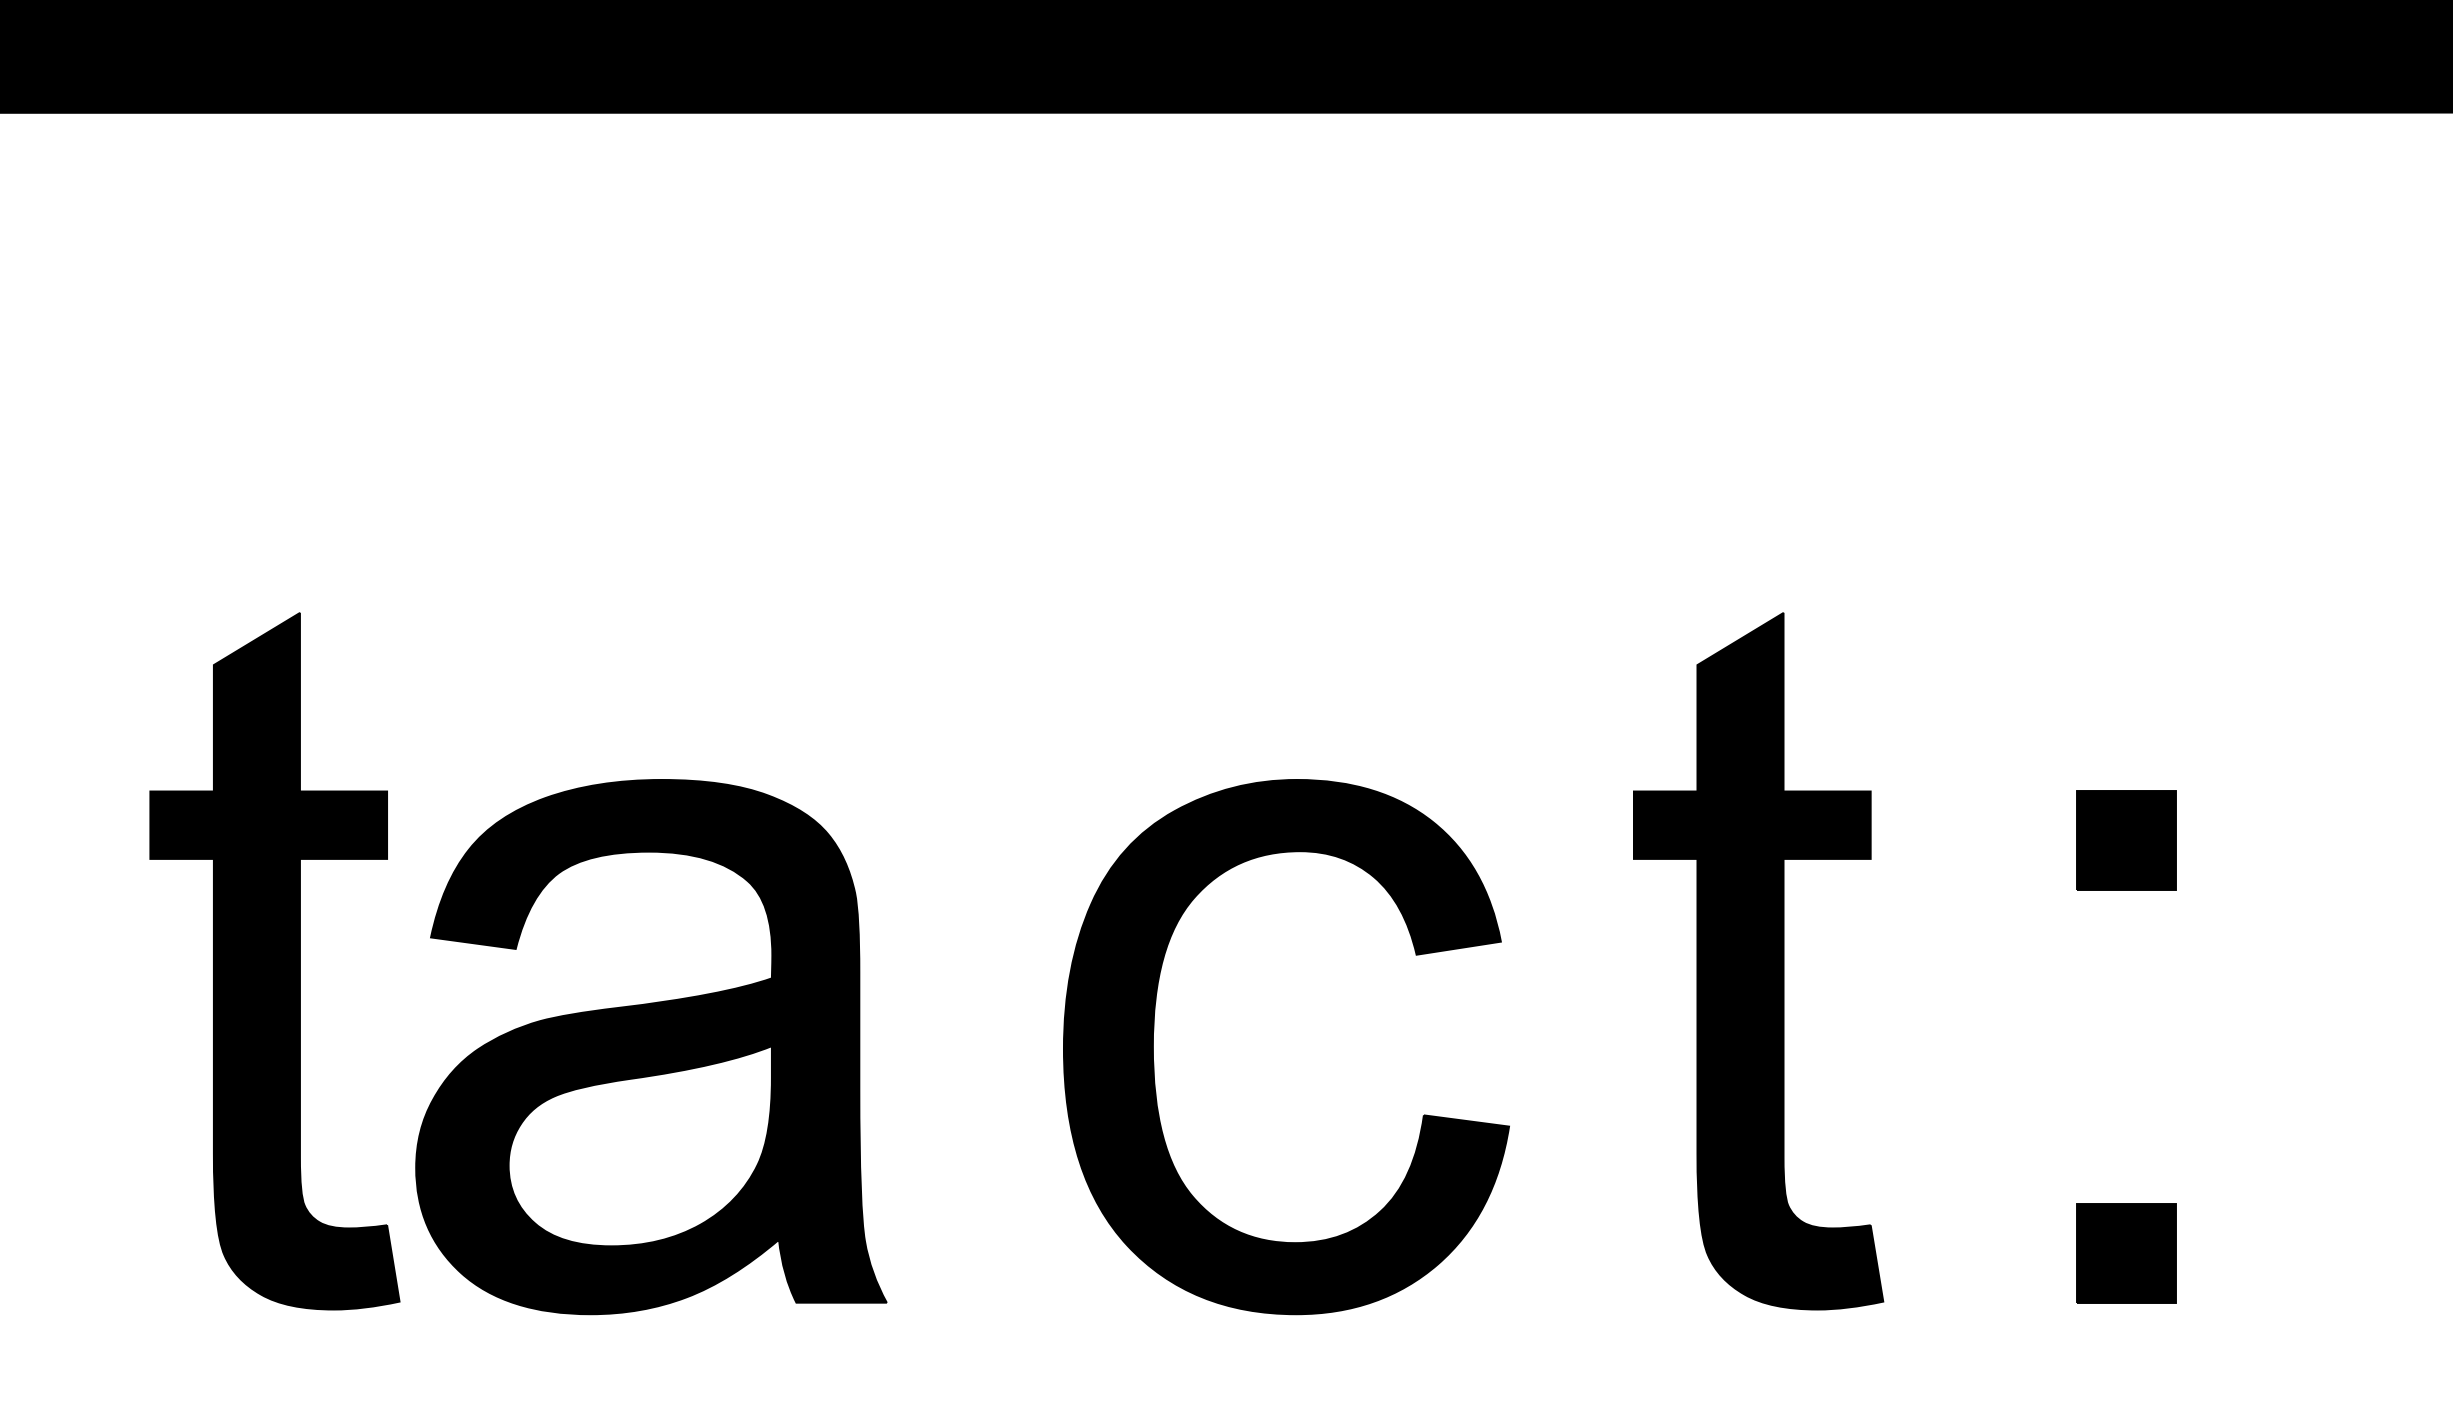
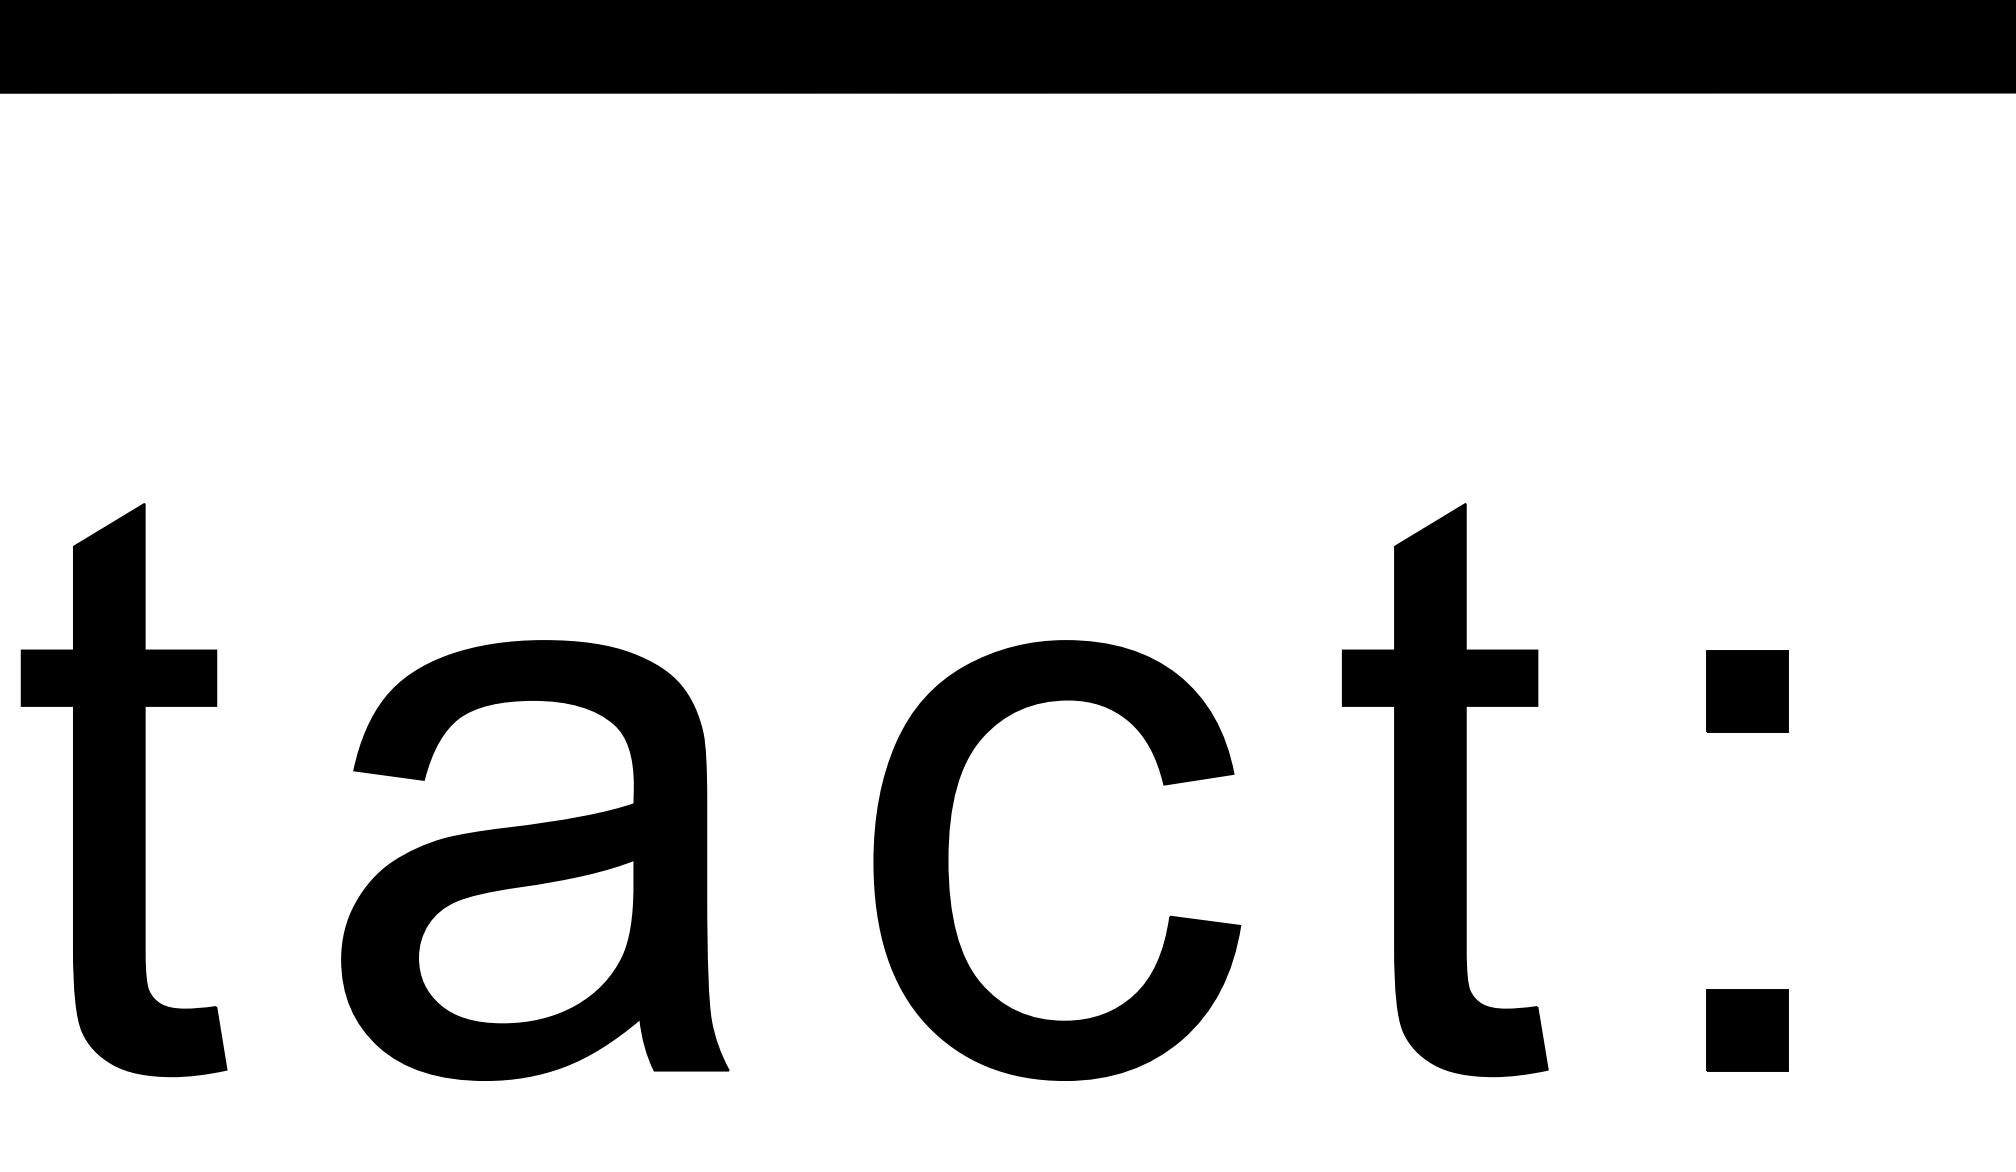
part: (274, 961) -> (123, 790), moved

